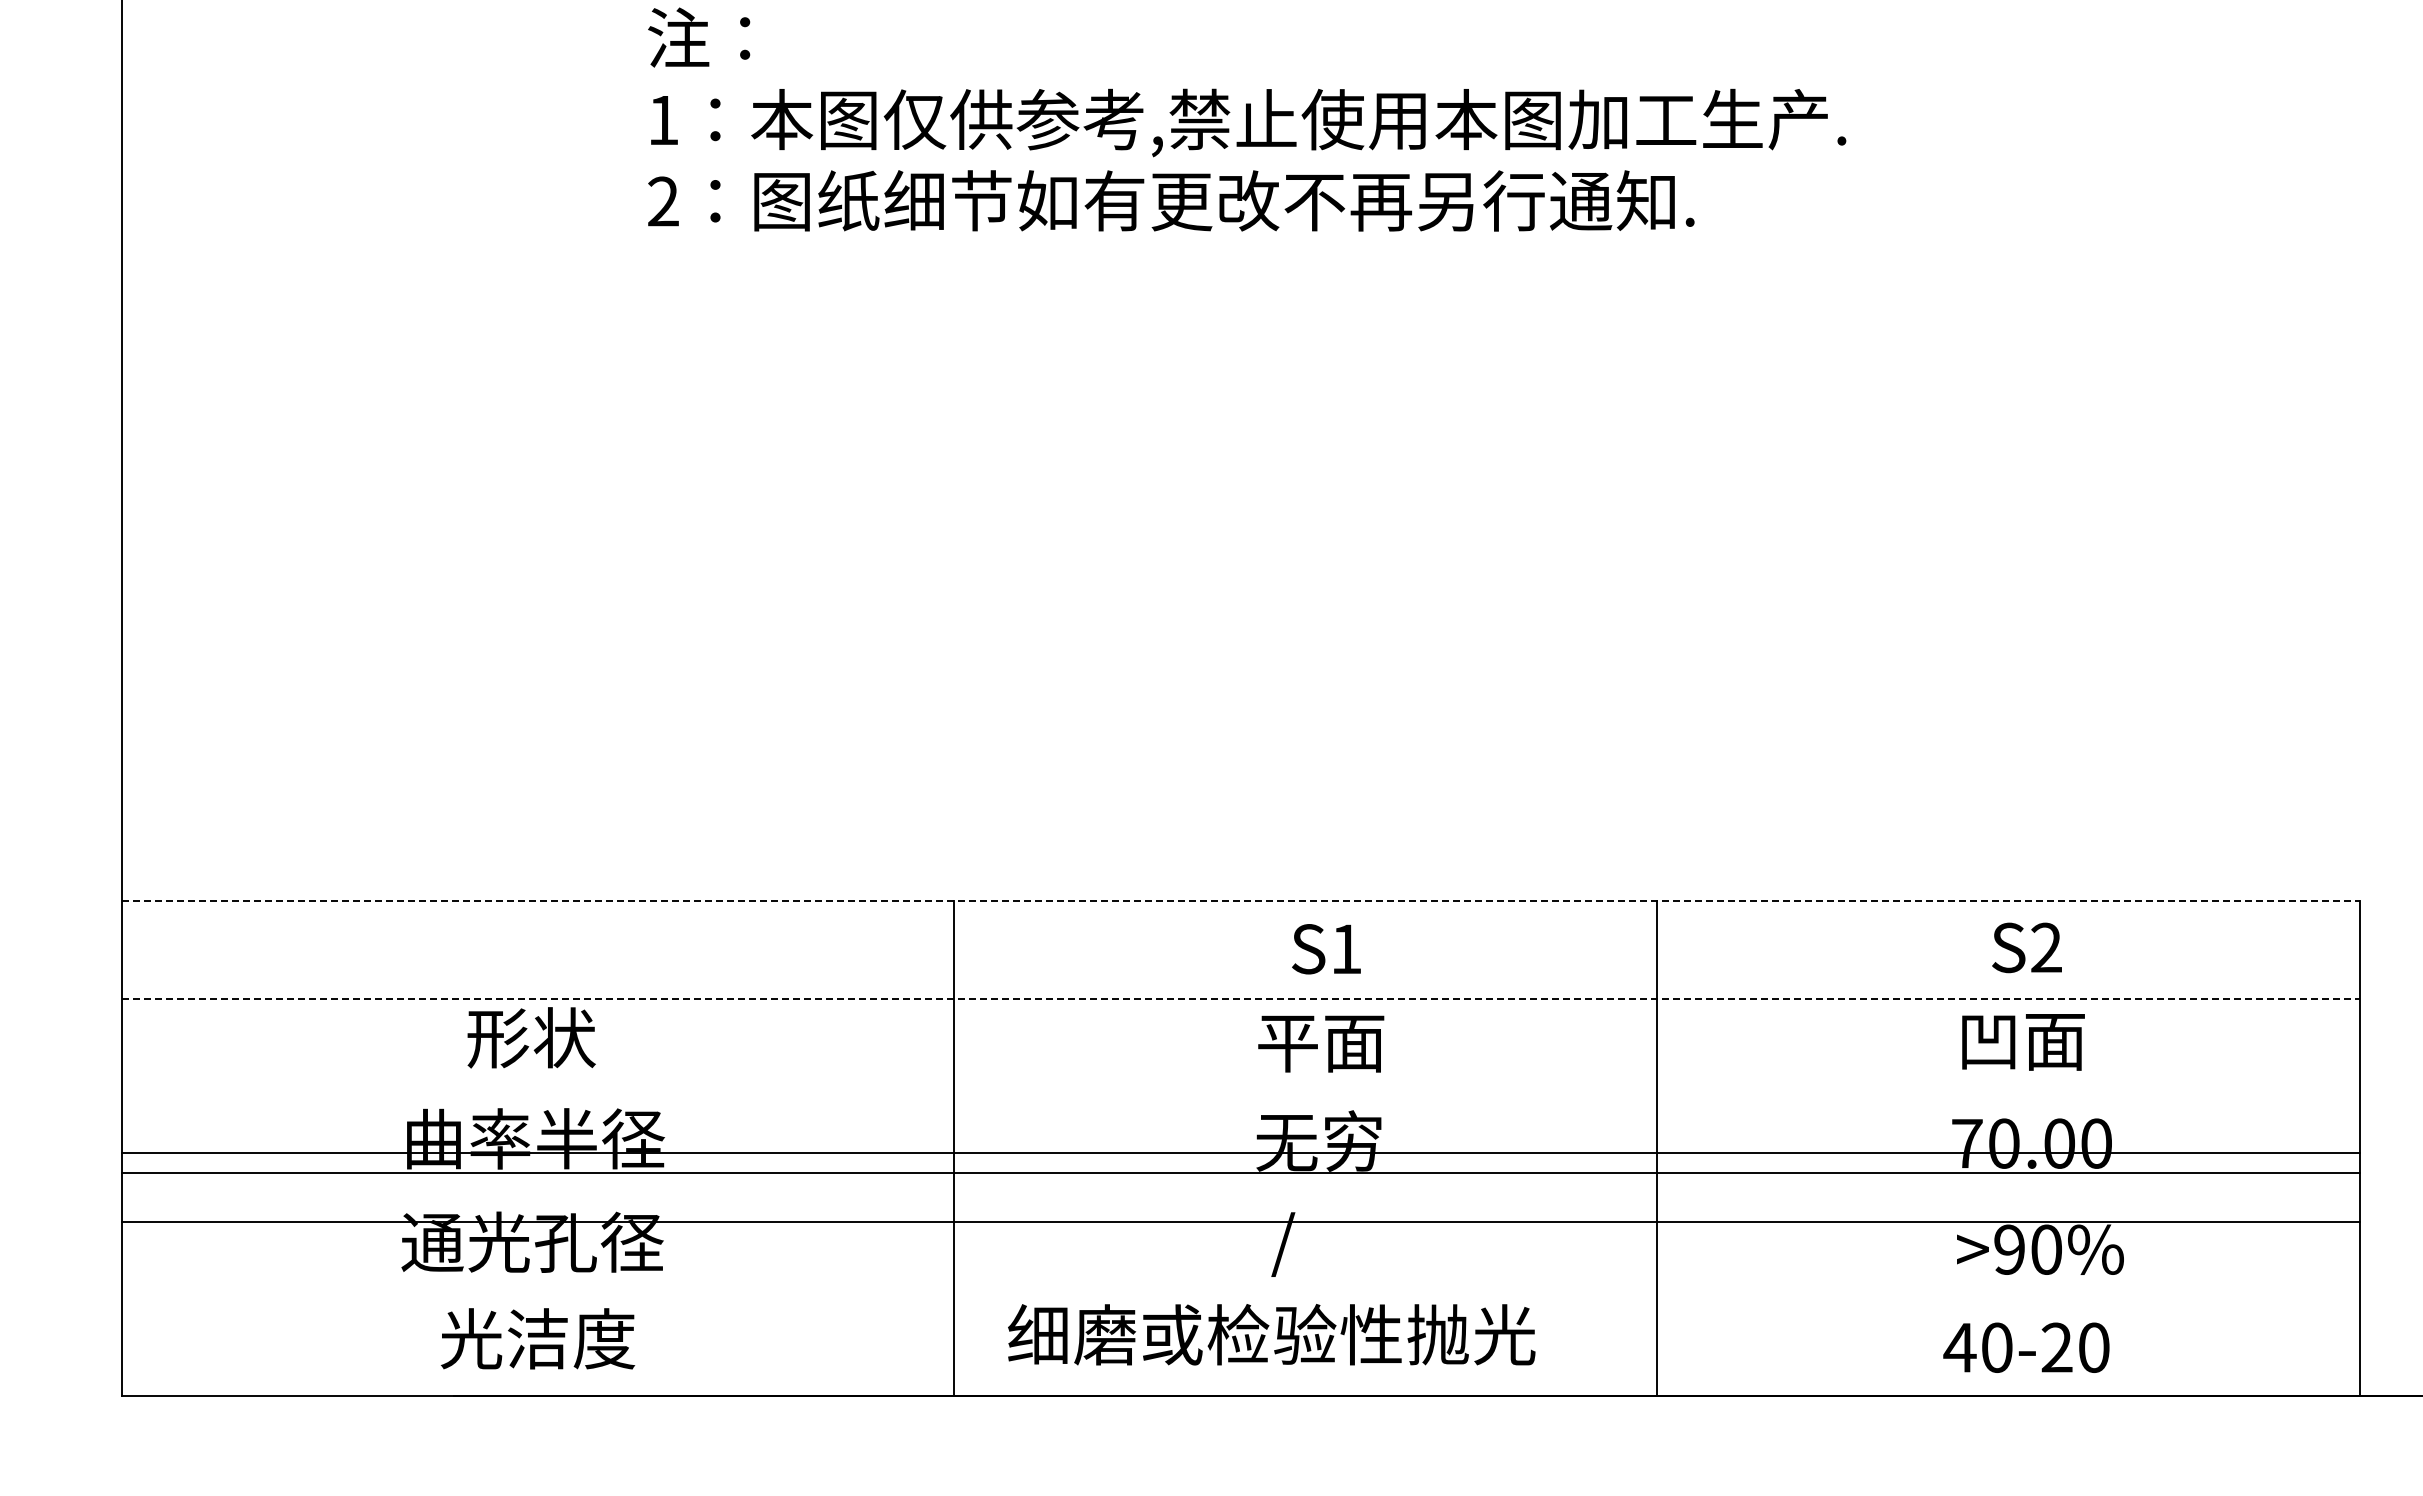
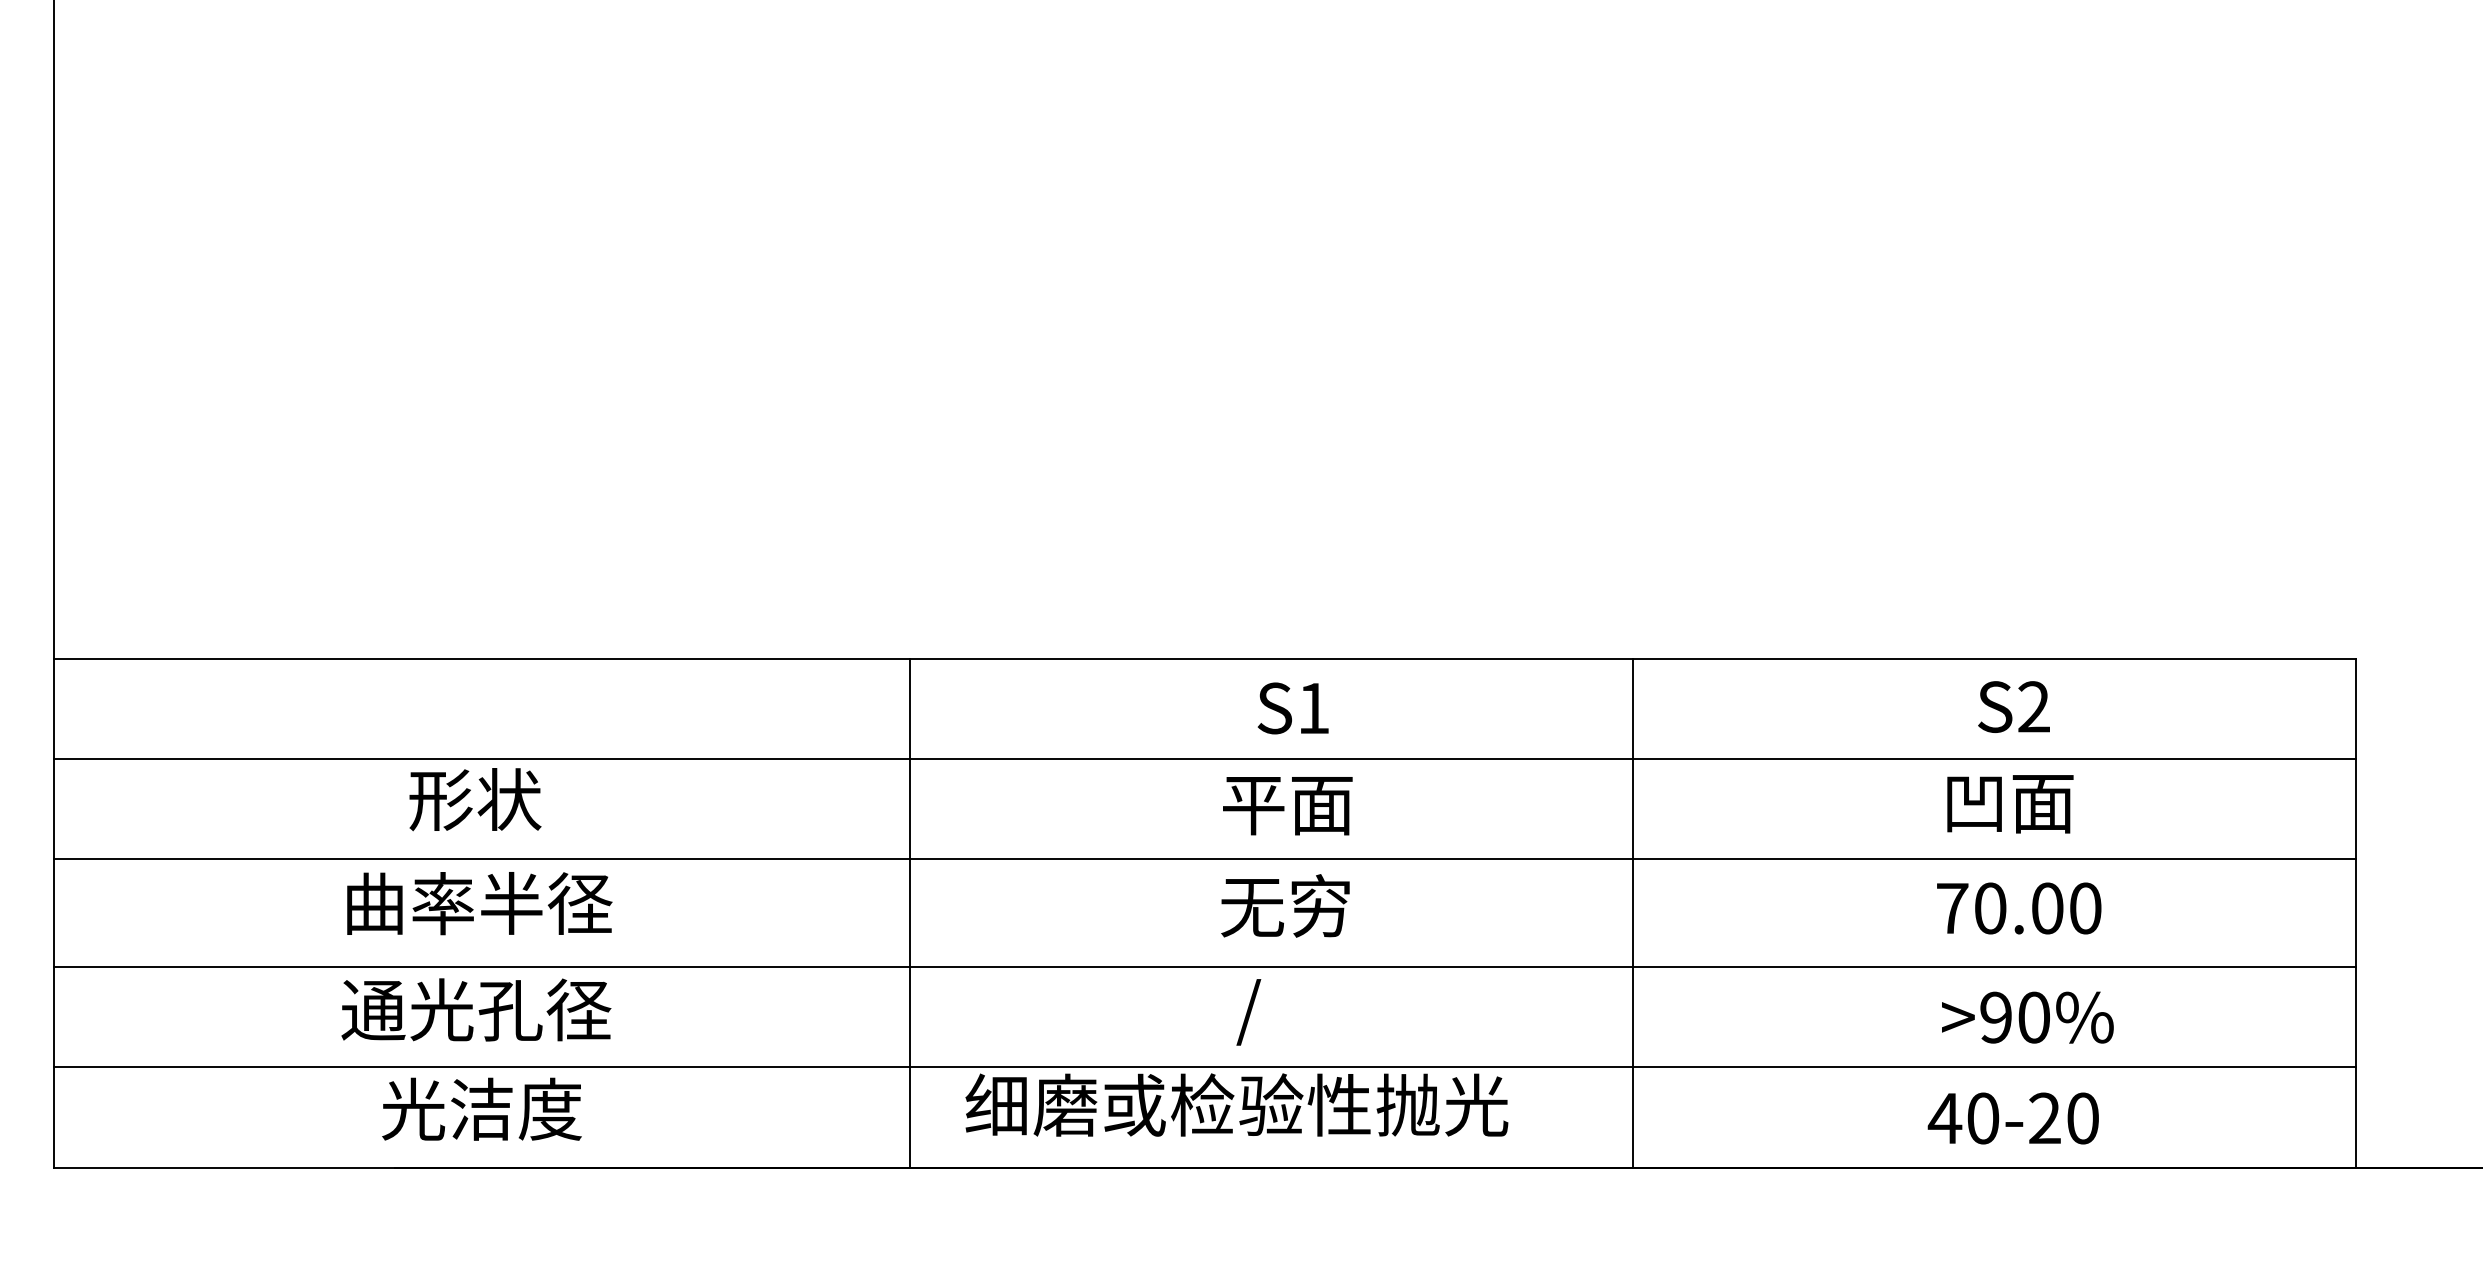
line: (1241, 901) -> (1205, 659), dashed -> solid
line: (1241, 998) -> (1205, 759), dashed -> solid
line: (1240, 1153) -> (1204, 966), moved
line: (1240, 1173) -> (1204, 858), moved
line: (1240, 1222) -> (1204, 1067), moved

